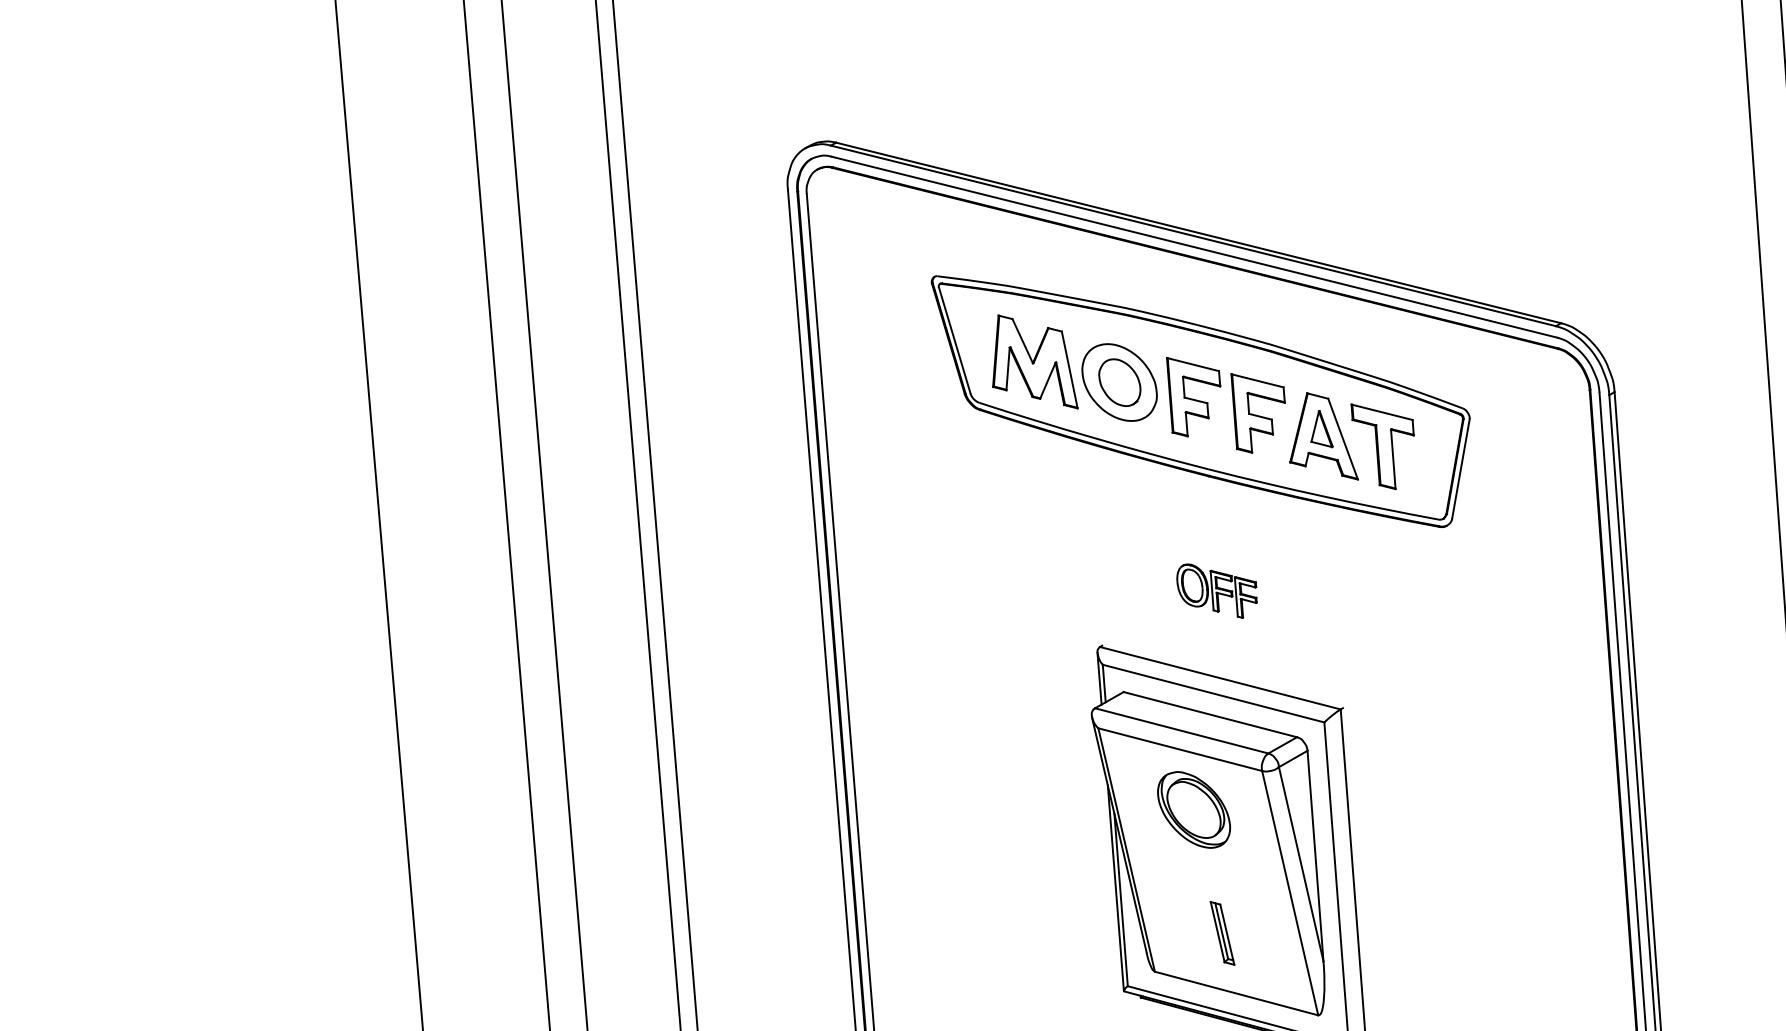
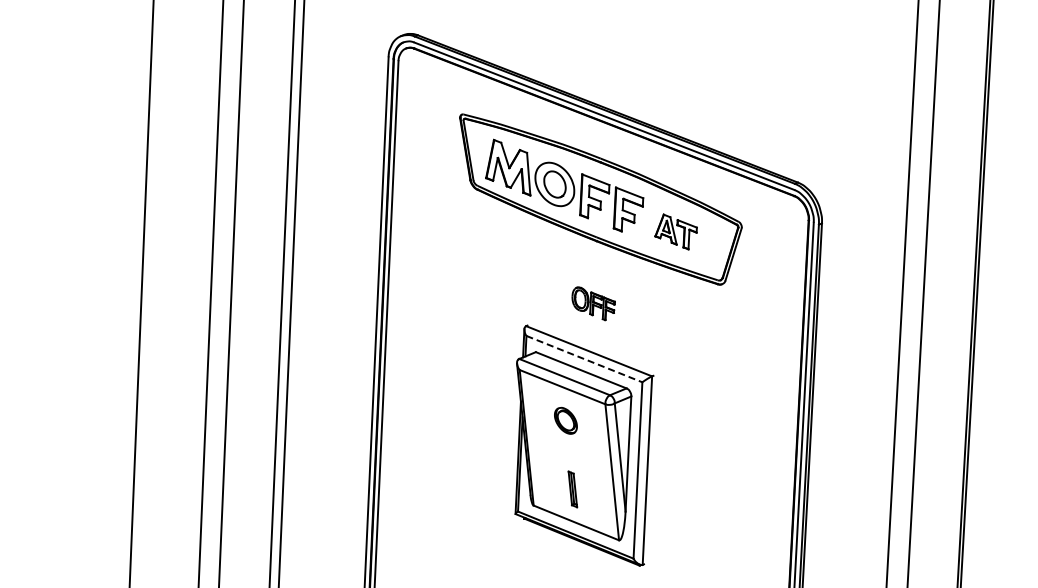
part: (1349, 440) -> (675, 231), size x0.6
line: (1213, 694) -> (584, 359), solid -> dashed
part: (1193, 809) -> (565, 420), size x0.6

